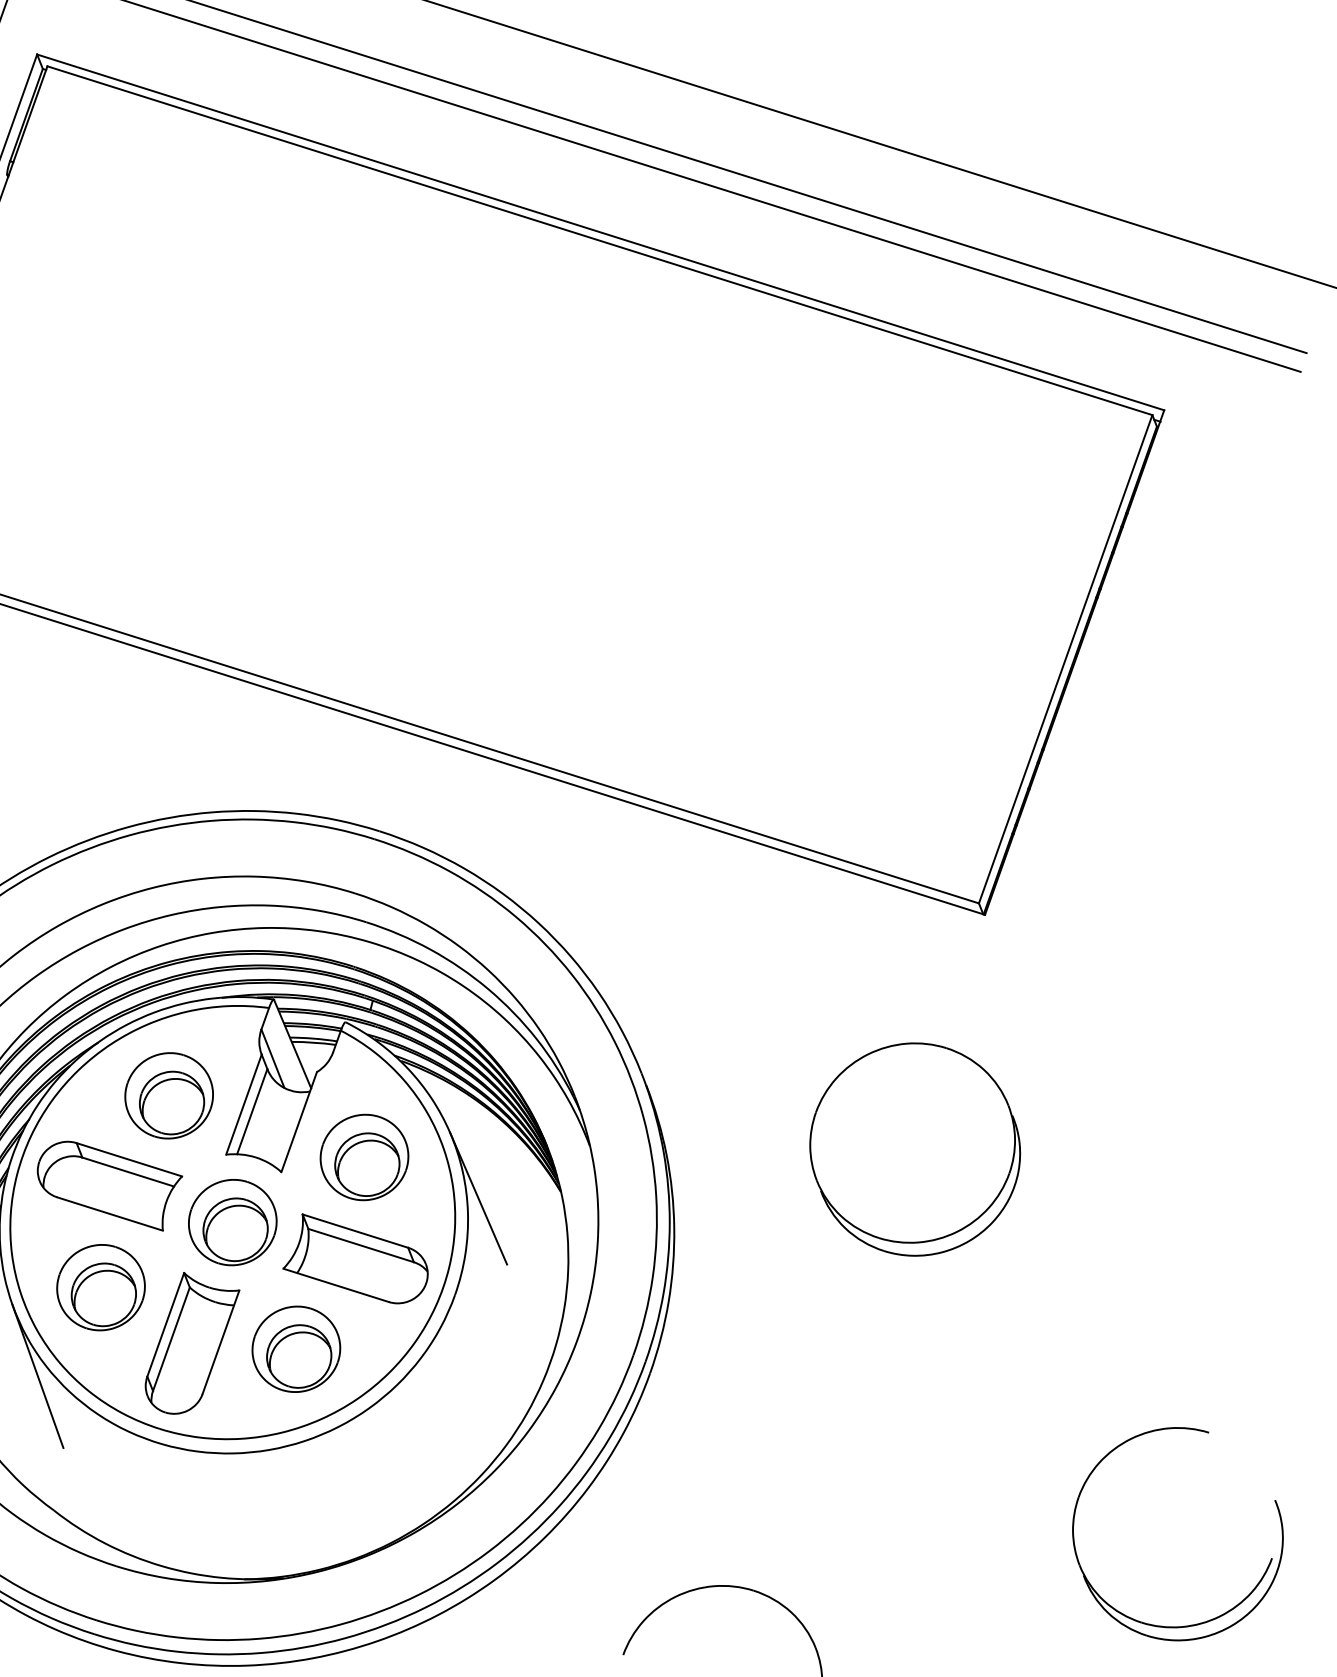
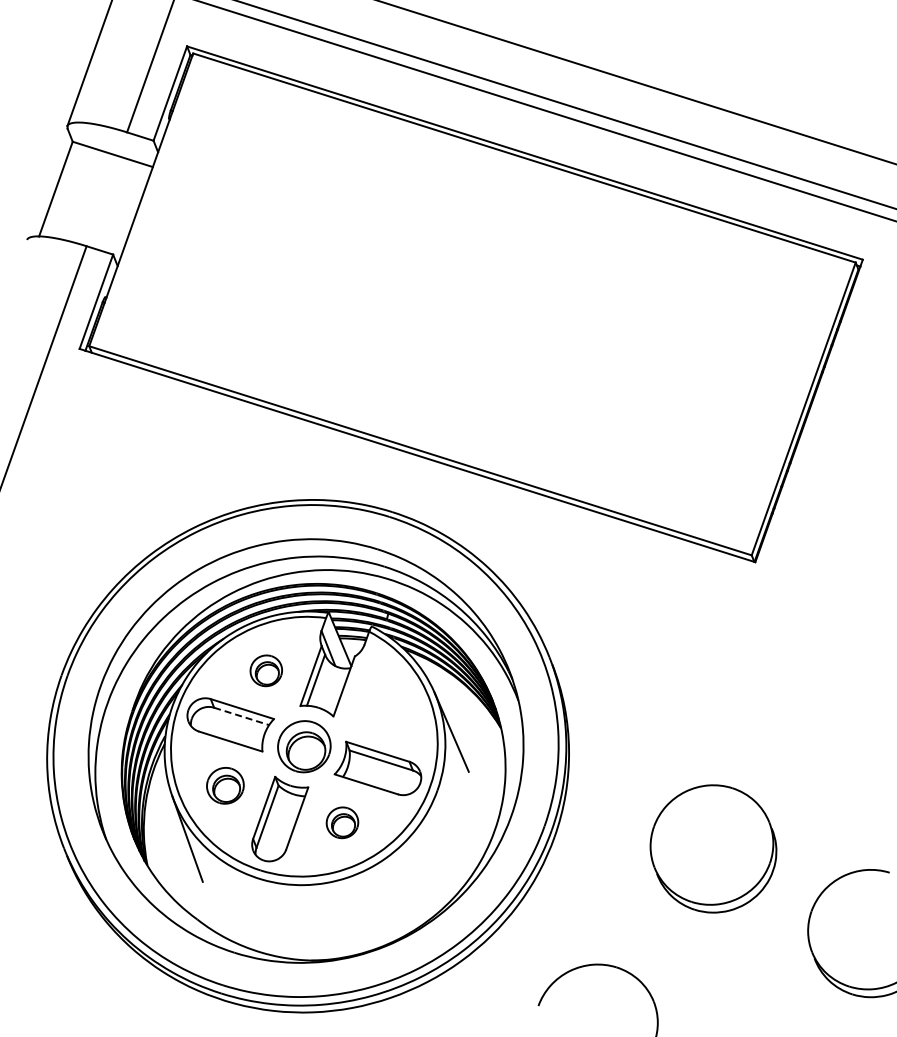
part: (169, 1095) -> (266, 670), size x0.6
part: (915, 1148) -> (713, 848), moved
part: (364, 1157) -> (383, 707), removed
line: (127, 1172) -> (241, 716), solid -> dashed
part: (101, 1287) -> (225, 785), size x0.7
part: (296, 1348) -> (342, 822), size x0.6

